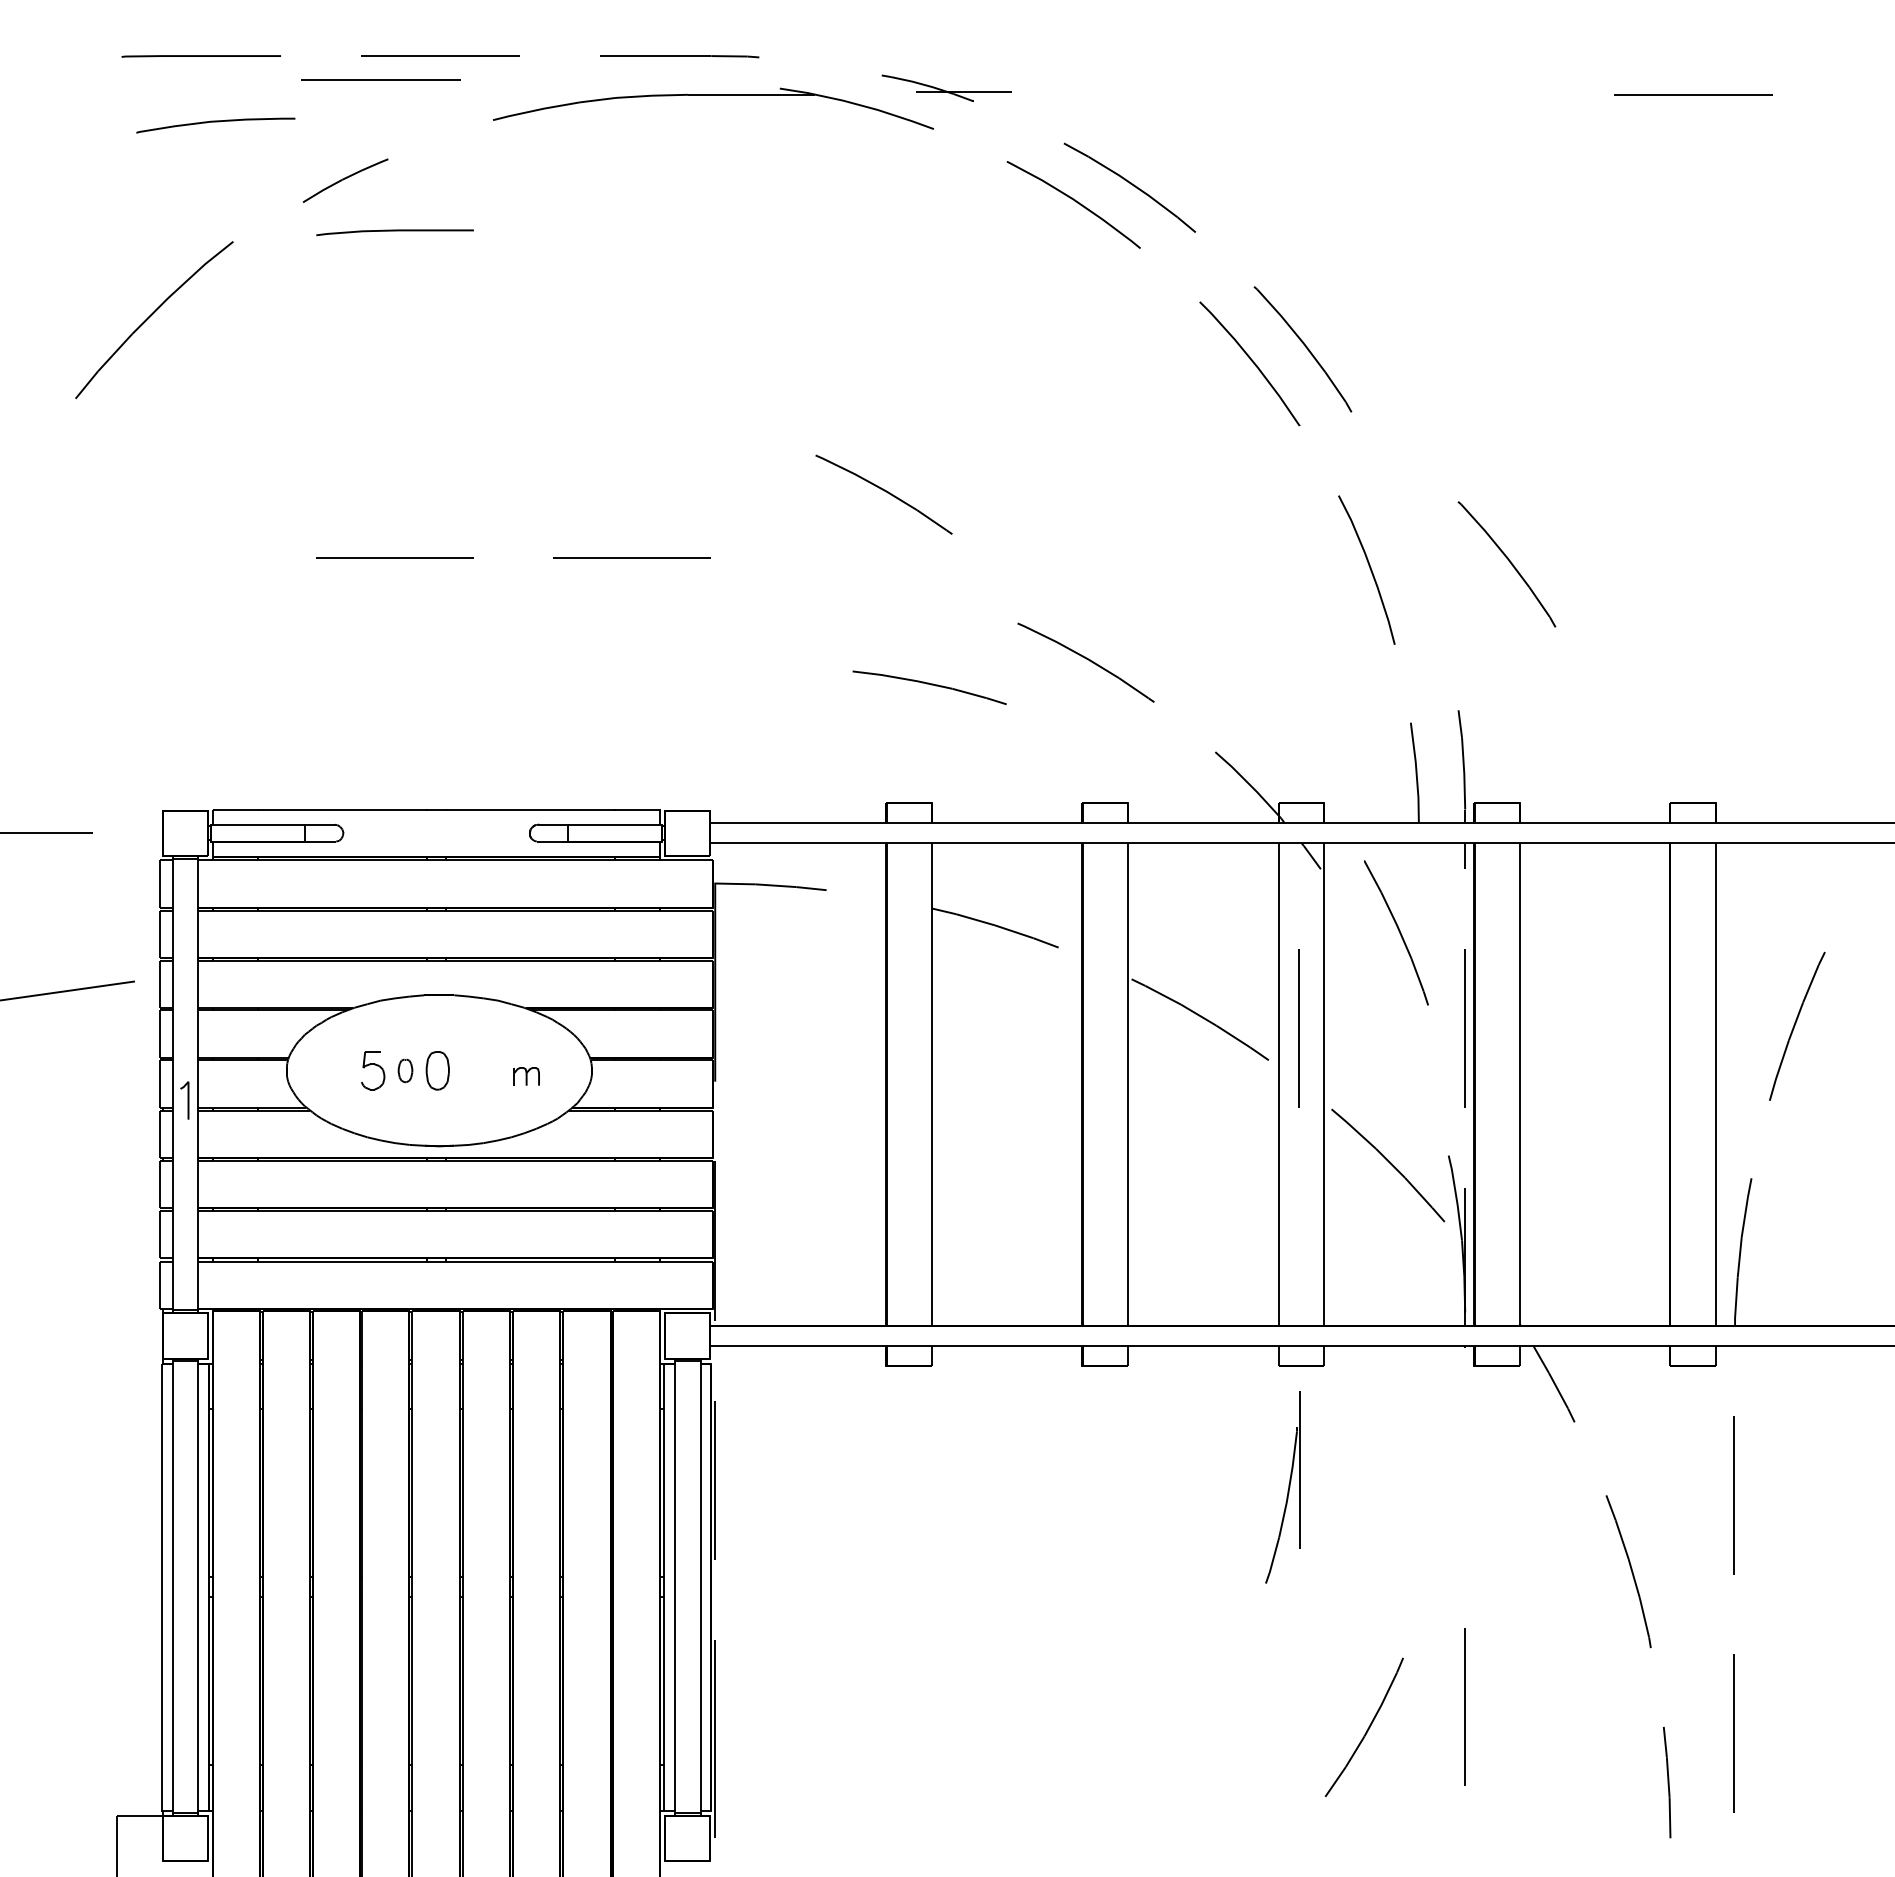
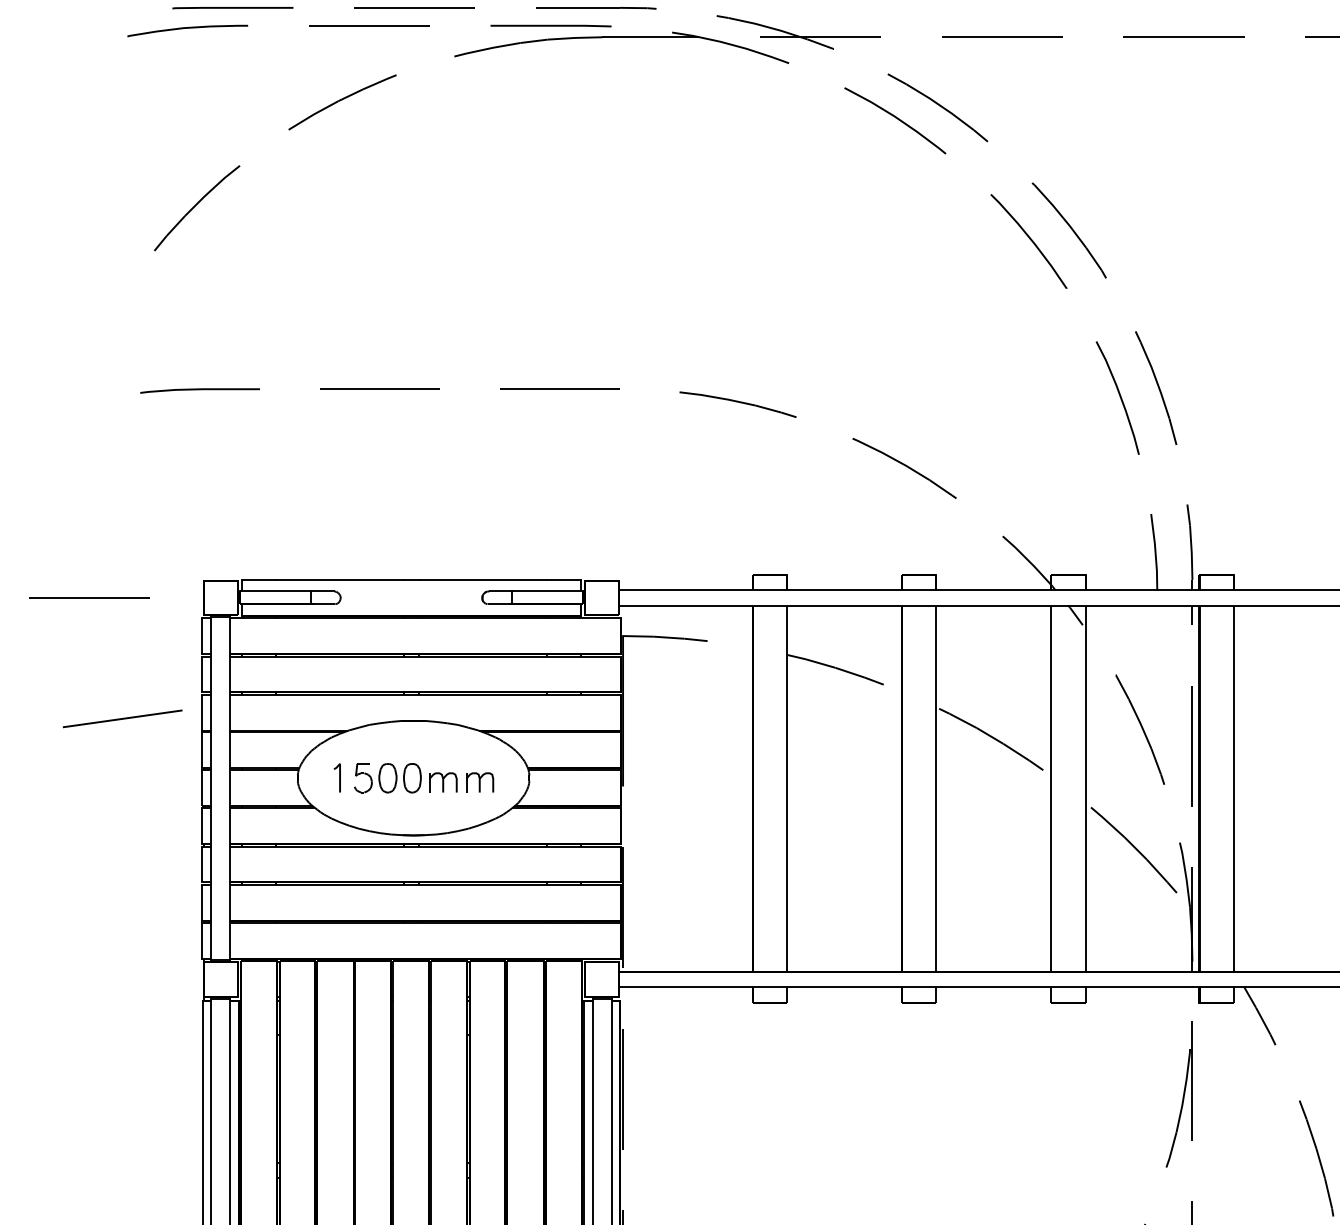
line: (620, 79) -> (551, 25), added
part: (946, 88) -> (798, 32), size x1.67
line: (1214, 94) -> (1002, 37), added
line: (1453, 94) -> (1183, 37), added
curve: (215, 122) -> (187, 28), moved
part: (345, 180) -> (342, 102), size x1.67
curve: (394, 231) -> (199, 390), moved
part: (153, 319) -> (196, 207), size x0.71
part: (883, 494) -> (750, 340), removed
part: (1416, 556) -> (1155, 387), added
part: (1506, 564) -> (1223, 393), removed
part: (929, 687) -> (737, 404), moved
part: (1396, 932) -> (1140, 729), moved
line: (1298, 1028) -> (1065, 746), removed
part: (405, 1070) -> (387, 778), size x1.67
part: (478, 1076) -> (443, 782), added
part: (526, 1076) -> (479, 782), size x1.43
curve: (187, 1100) -> (339, 778), moved
part: (1282, 1487) -> (1178, 1094), moved

